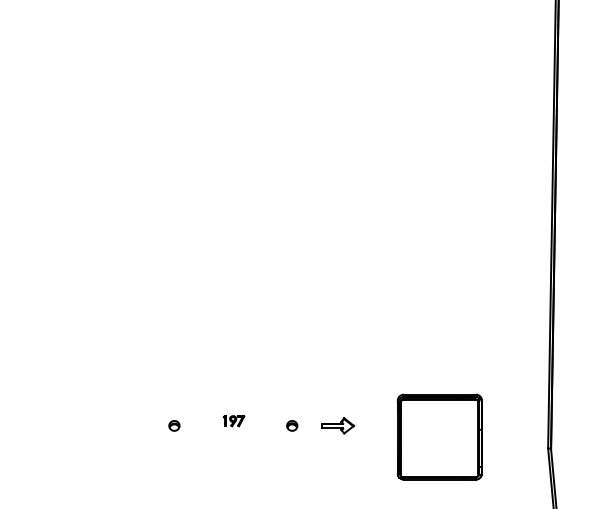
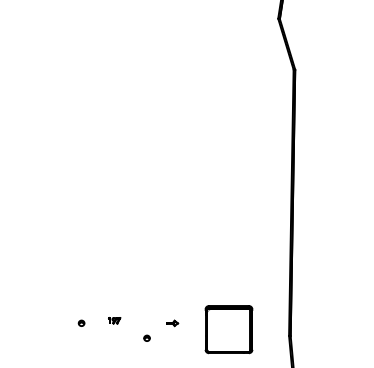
part: (291, 424) -> (146, 337), moved
part: (338, 426) -> (172, 323), size x0.6

